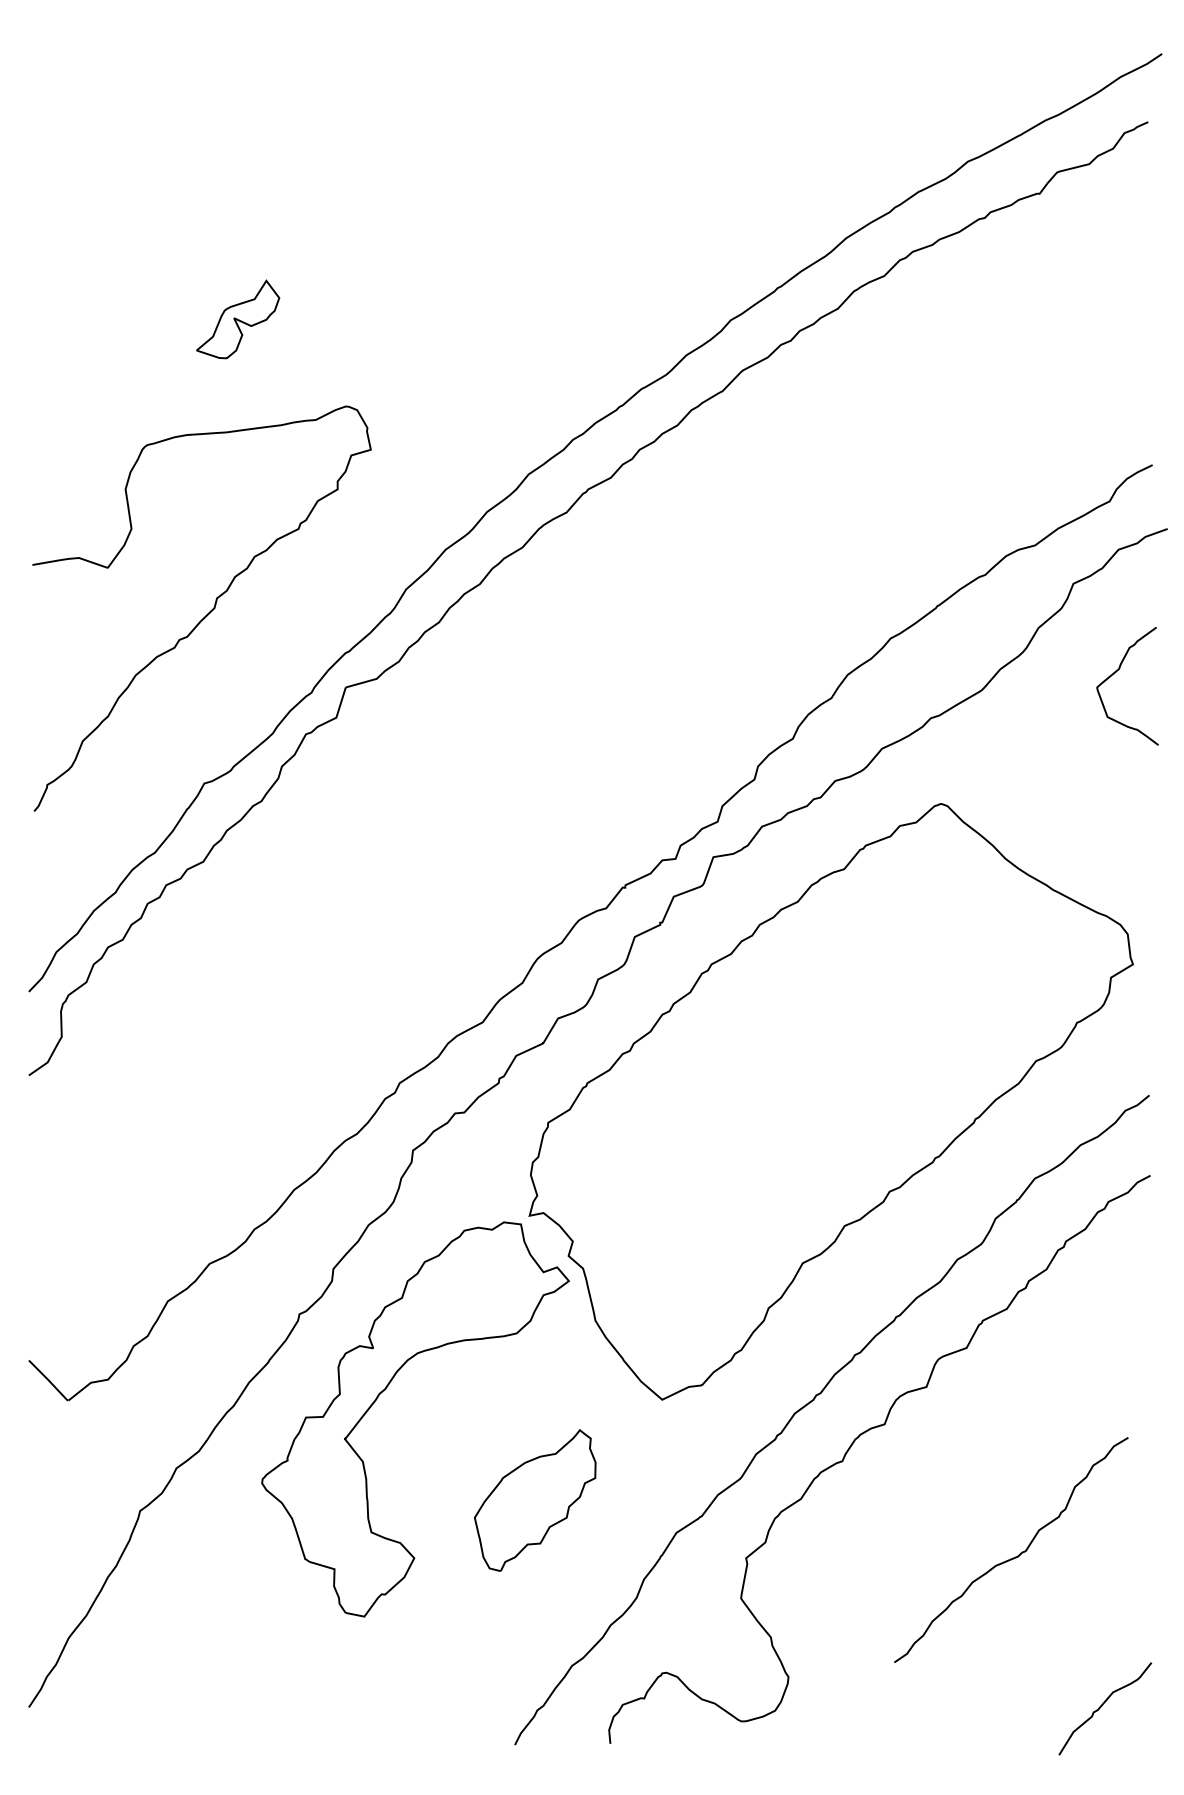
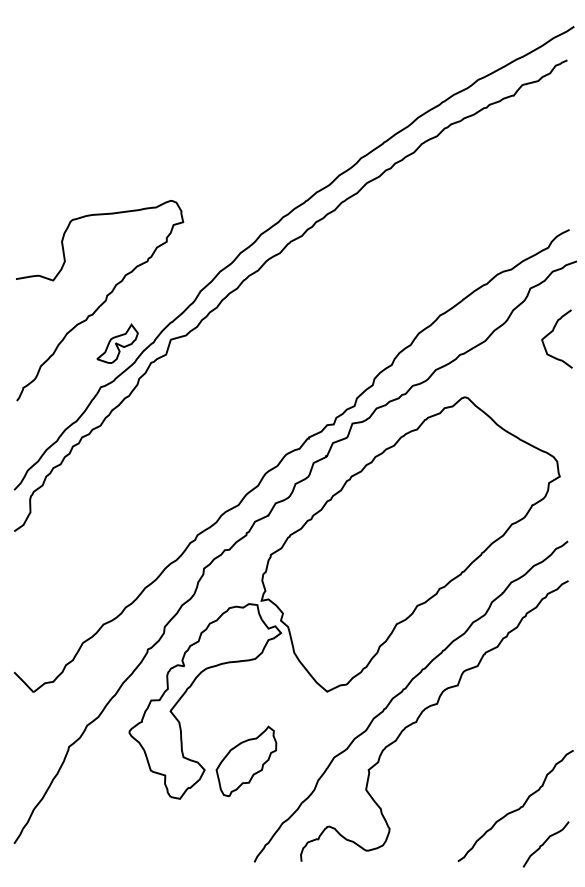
part: (237, 318) -> (117, 343), moved
part: (535, 1500) -> (246, 761), moved
curve: (1014, 1555) -> (517, 808), moved

